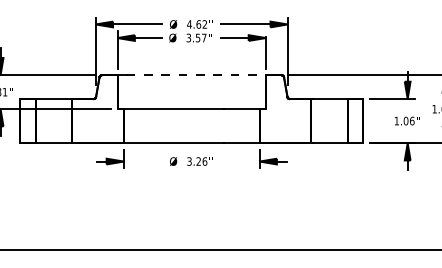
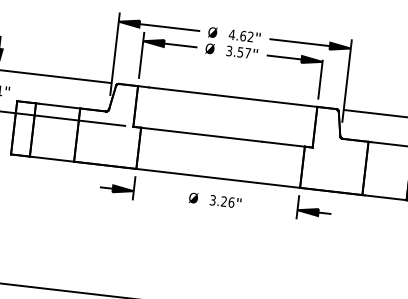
line: (196, 75) -> (233, 97), dashed -> solid

